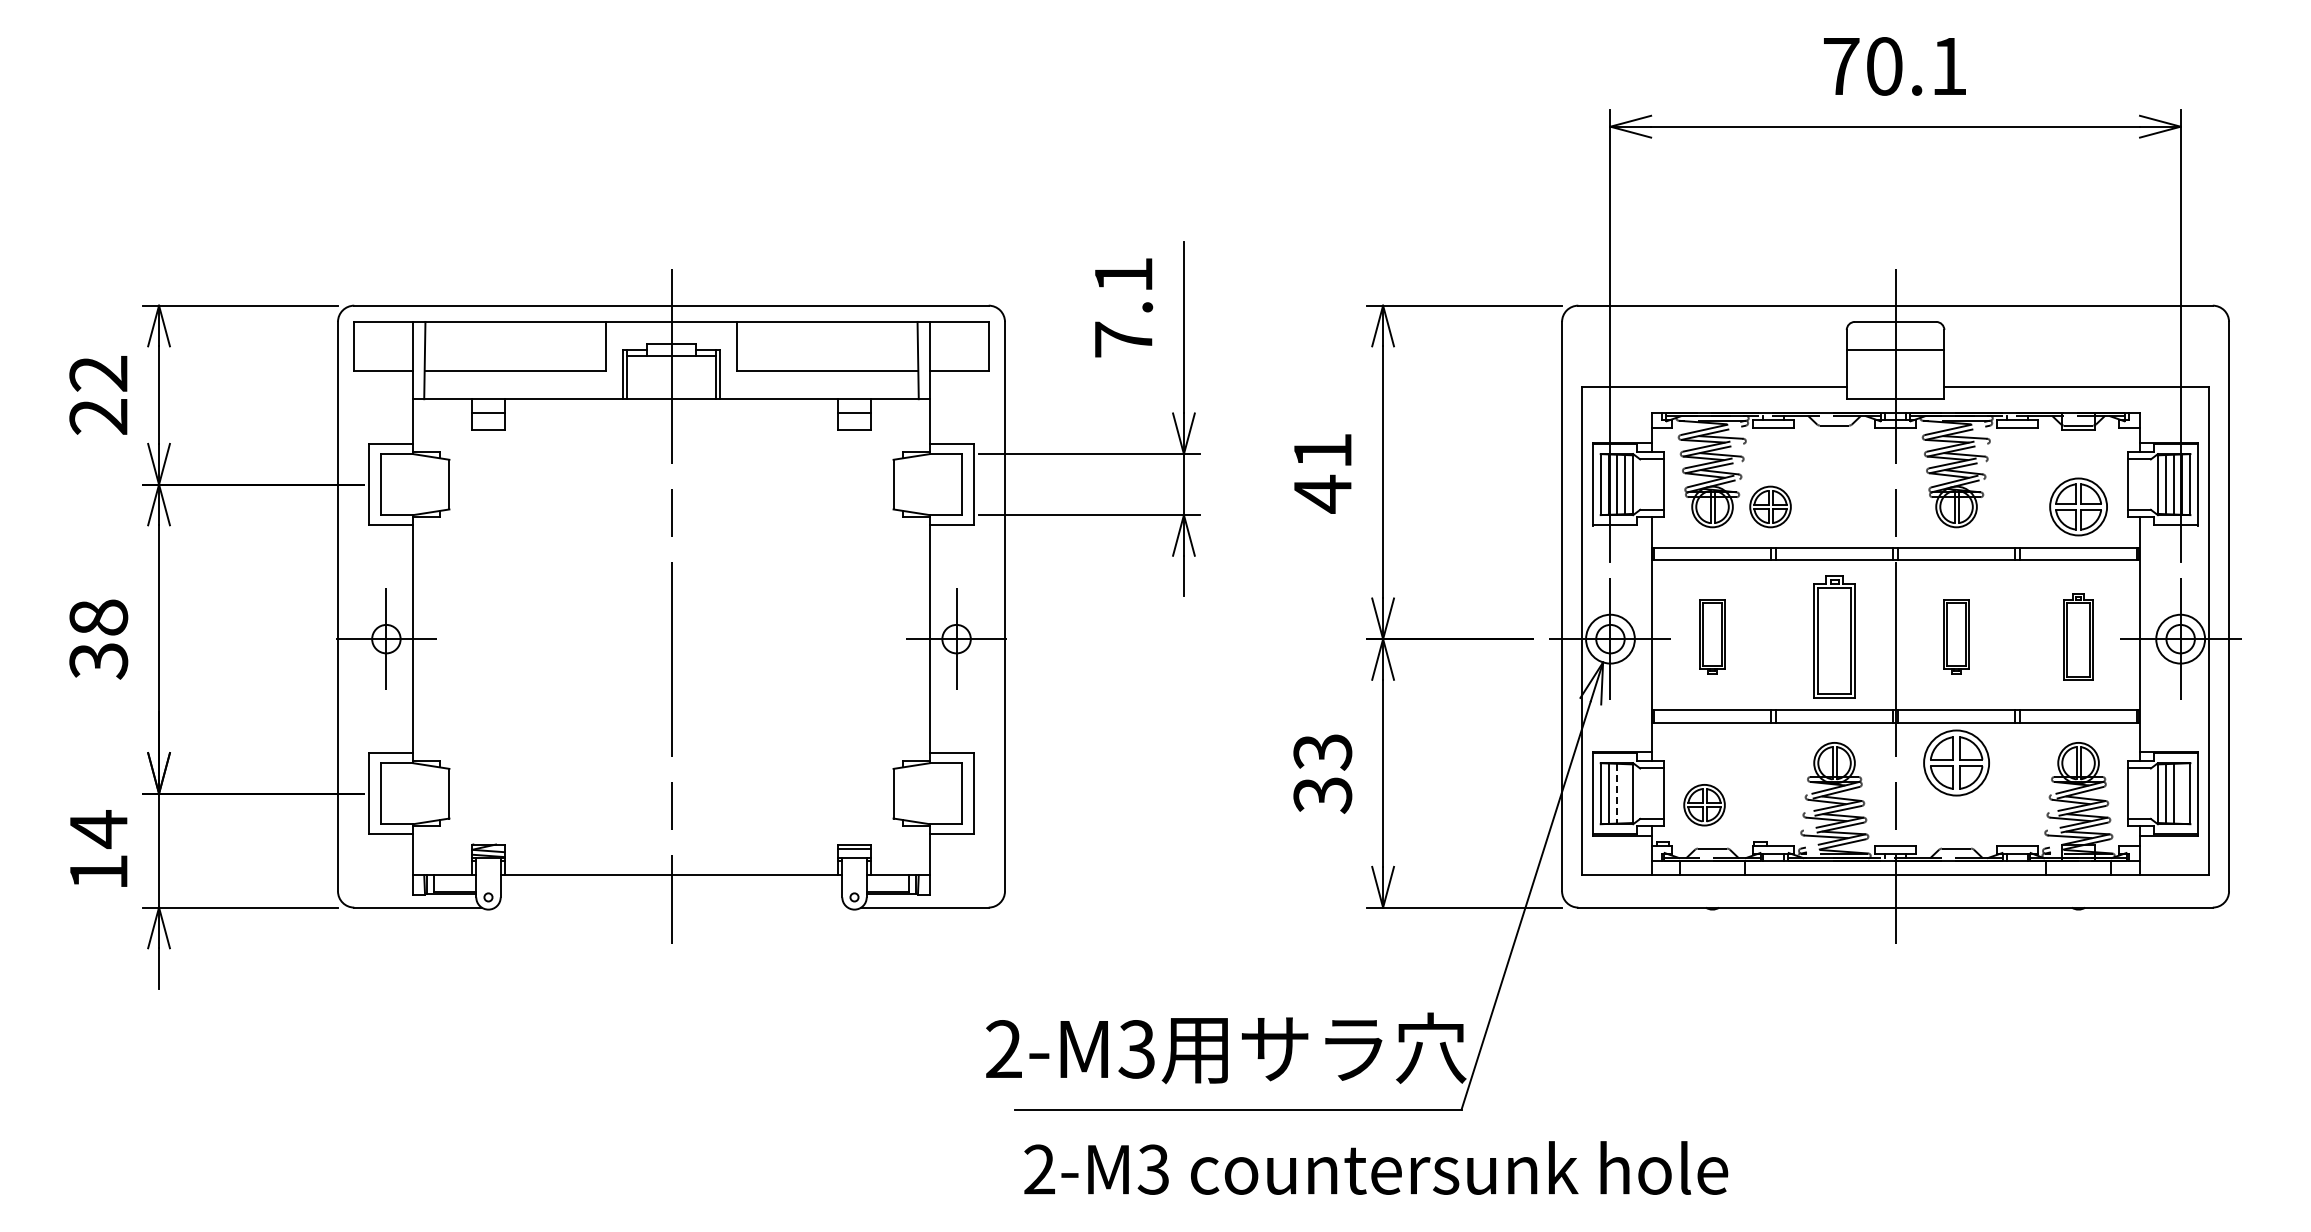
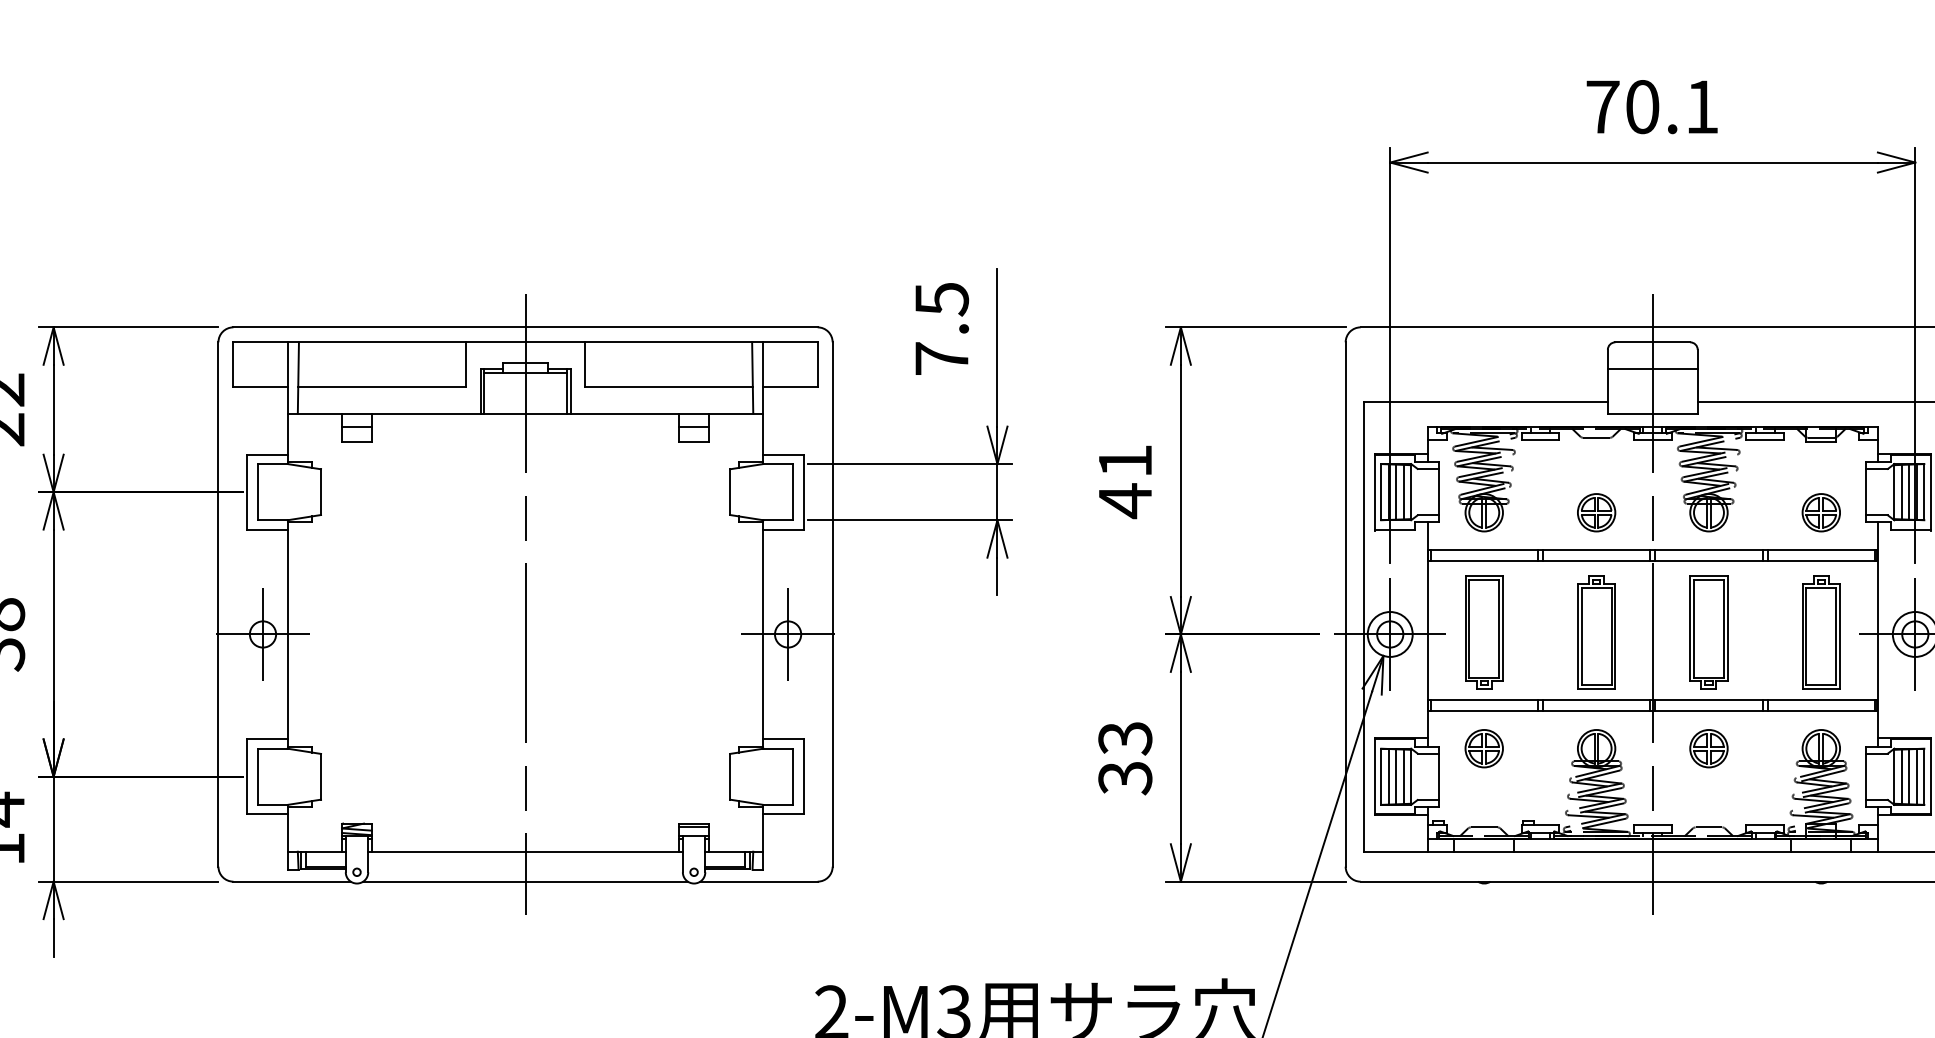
text: (1124, 275) -> (942, 299), 7.1 -> 7.5
part: (1770, 506) -> (1596, 512), moved
part: (2078, 506) -> (1821, 512), size x0.71
part: (1712, 636) -> (1484, 632), size x1.67
part: (1956, 636) -> (1708, 632), size x1.67
part: (2078, 636) -> (1821, 632), size x1.43
part: (1956, 763) -> (1708, 748), size x0.62
line: (1616, 793) -> (1395, 776), dashed -> solid
line: (1625, 793) -> (1404, 776), added
line: (2182, 793) -> (1917, 776), added
part: (1704, 805) -> (1484, 748), moved
line: (671, 907) -> (525, 881), added

